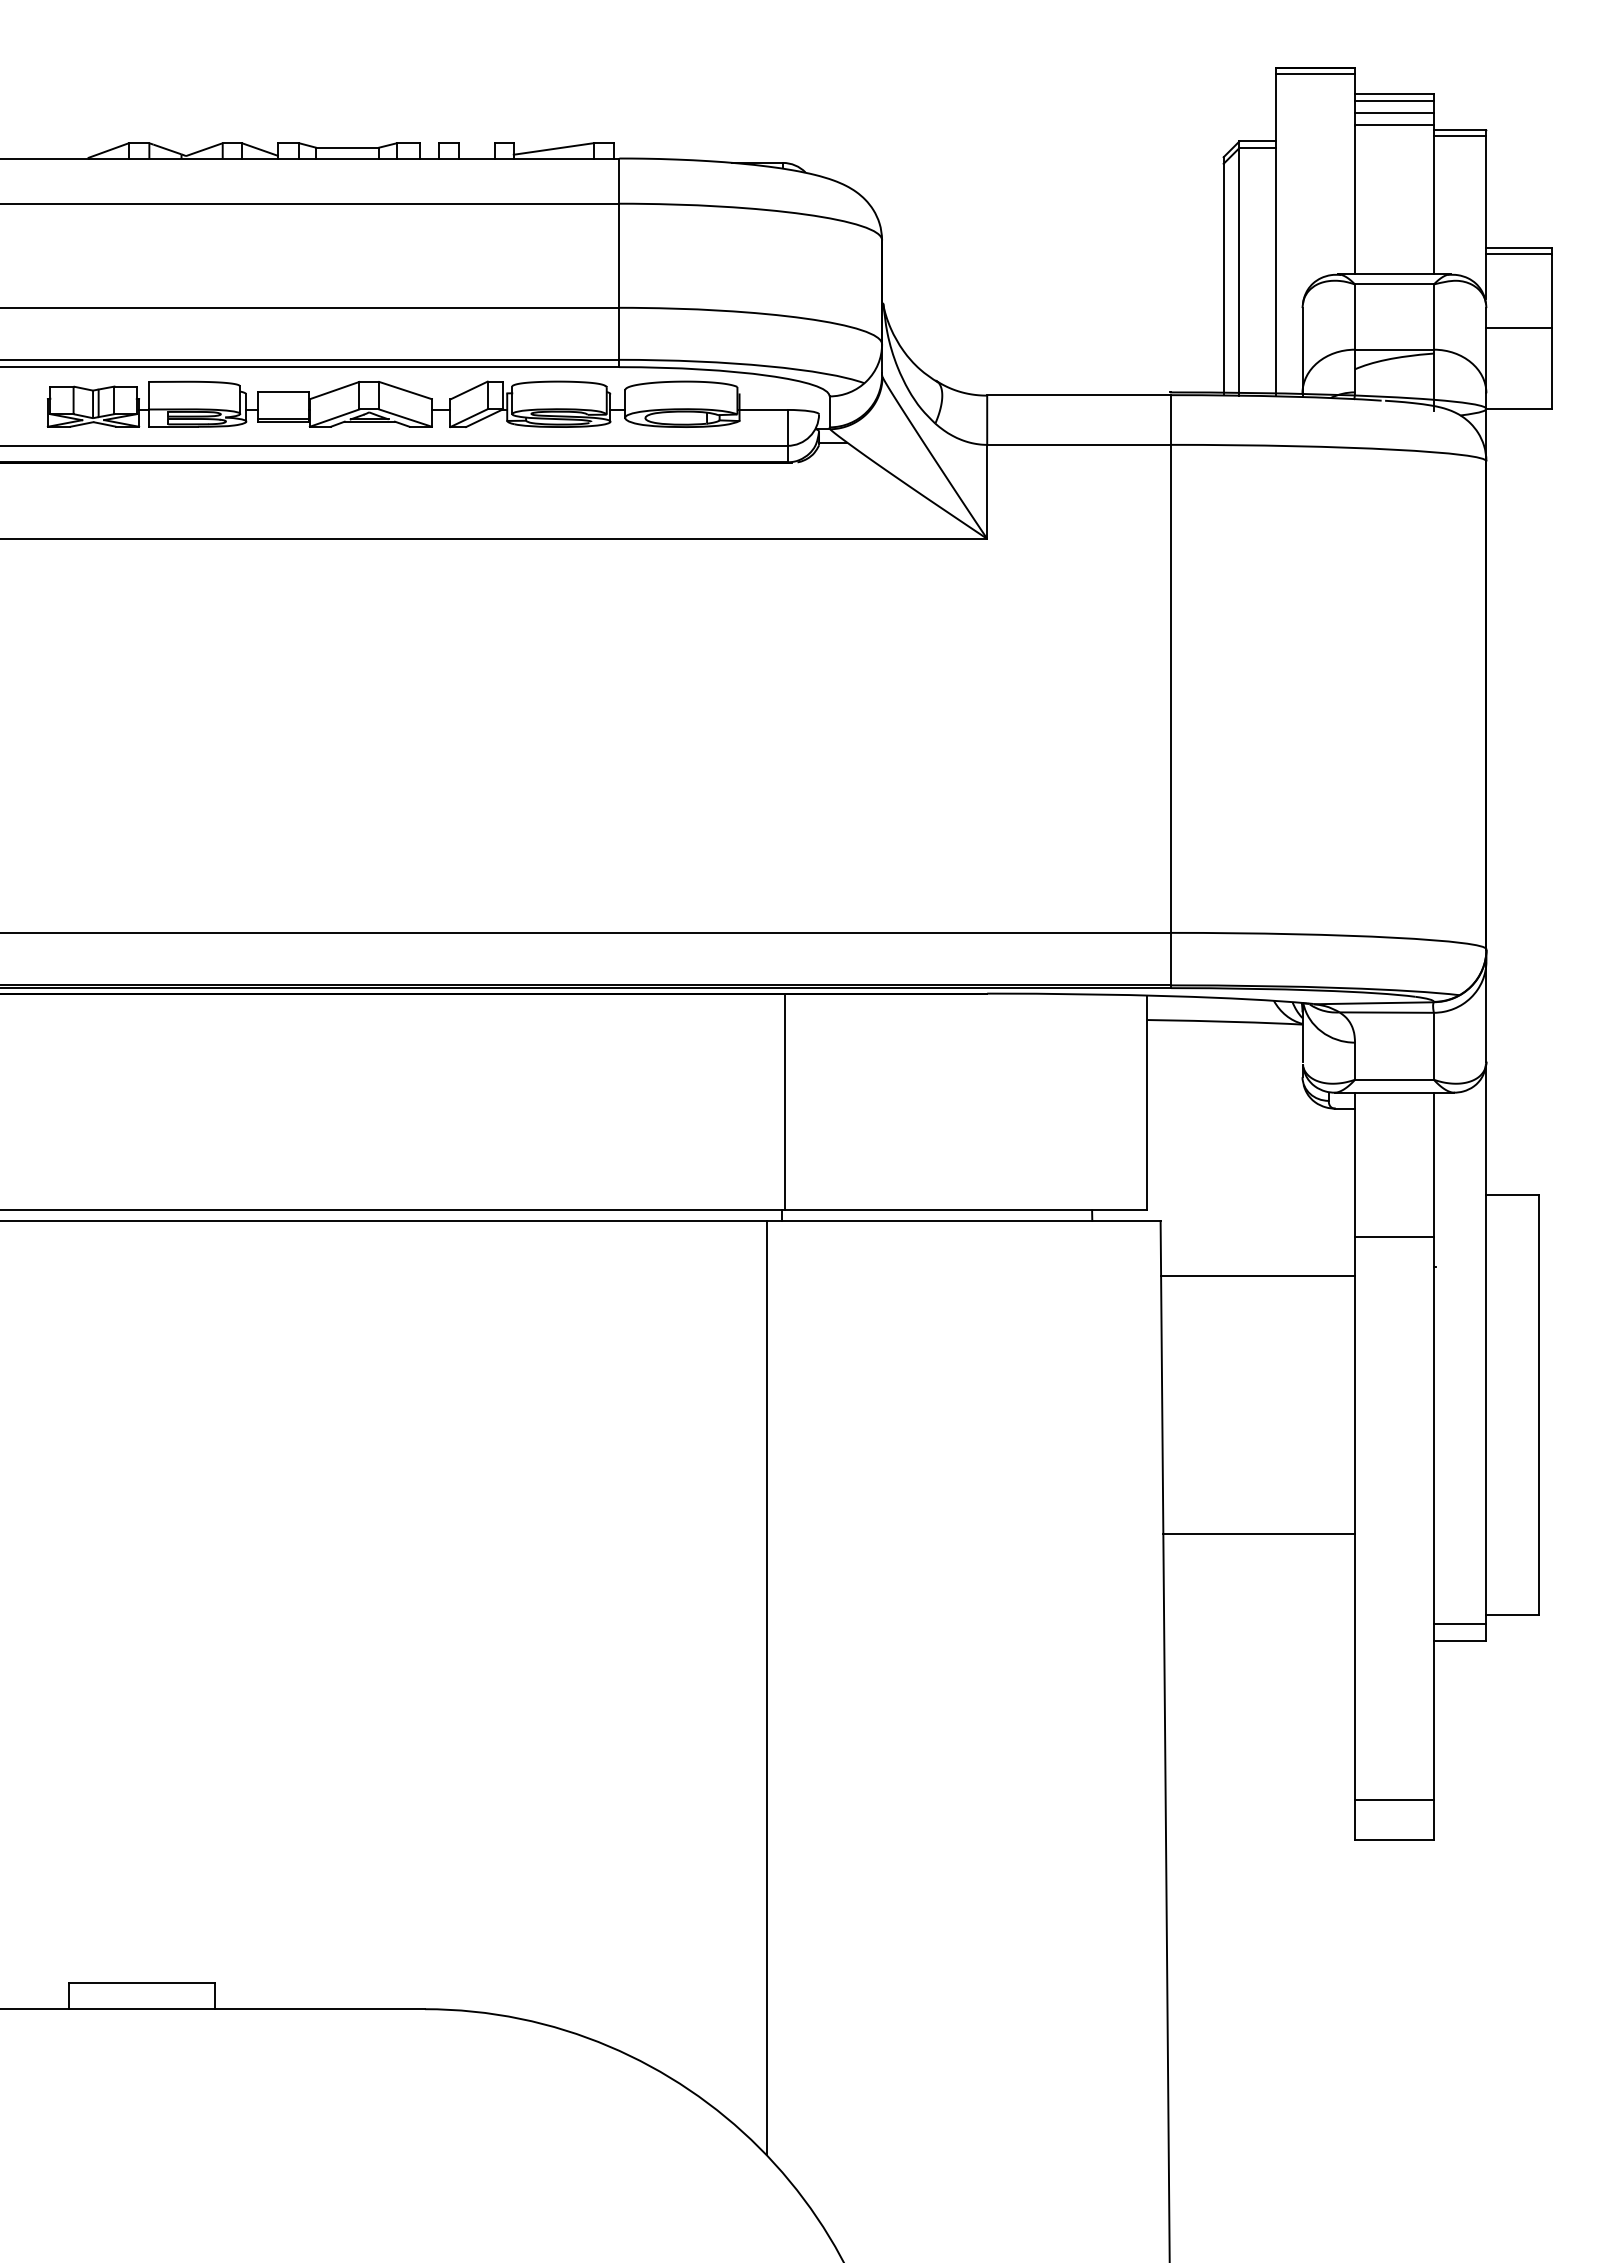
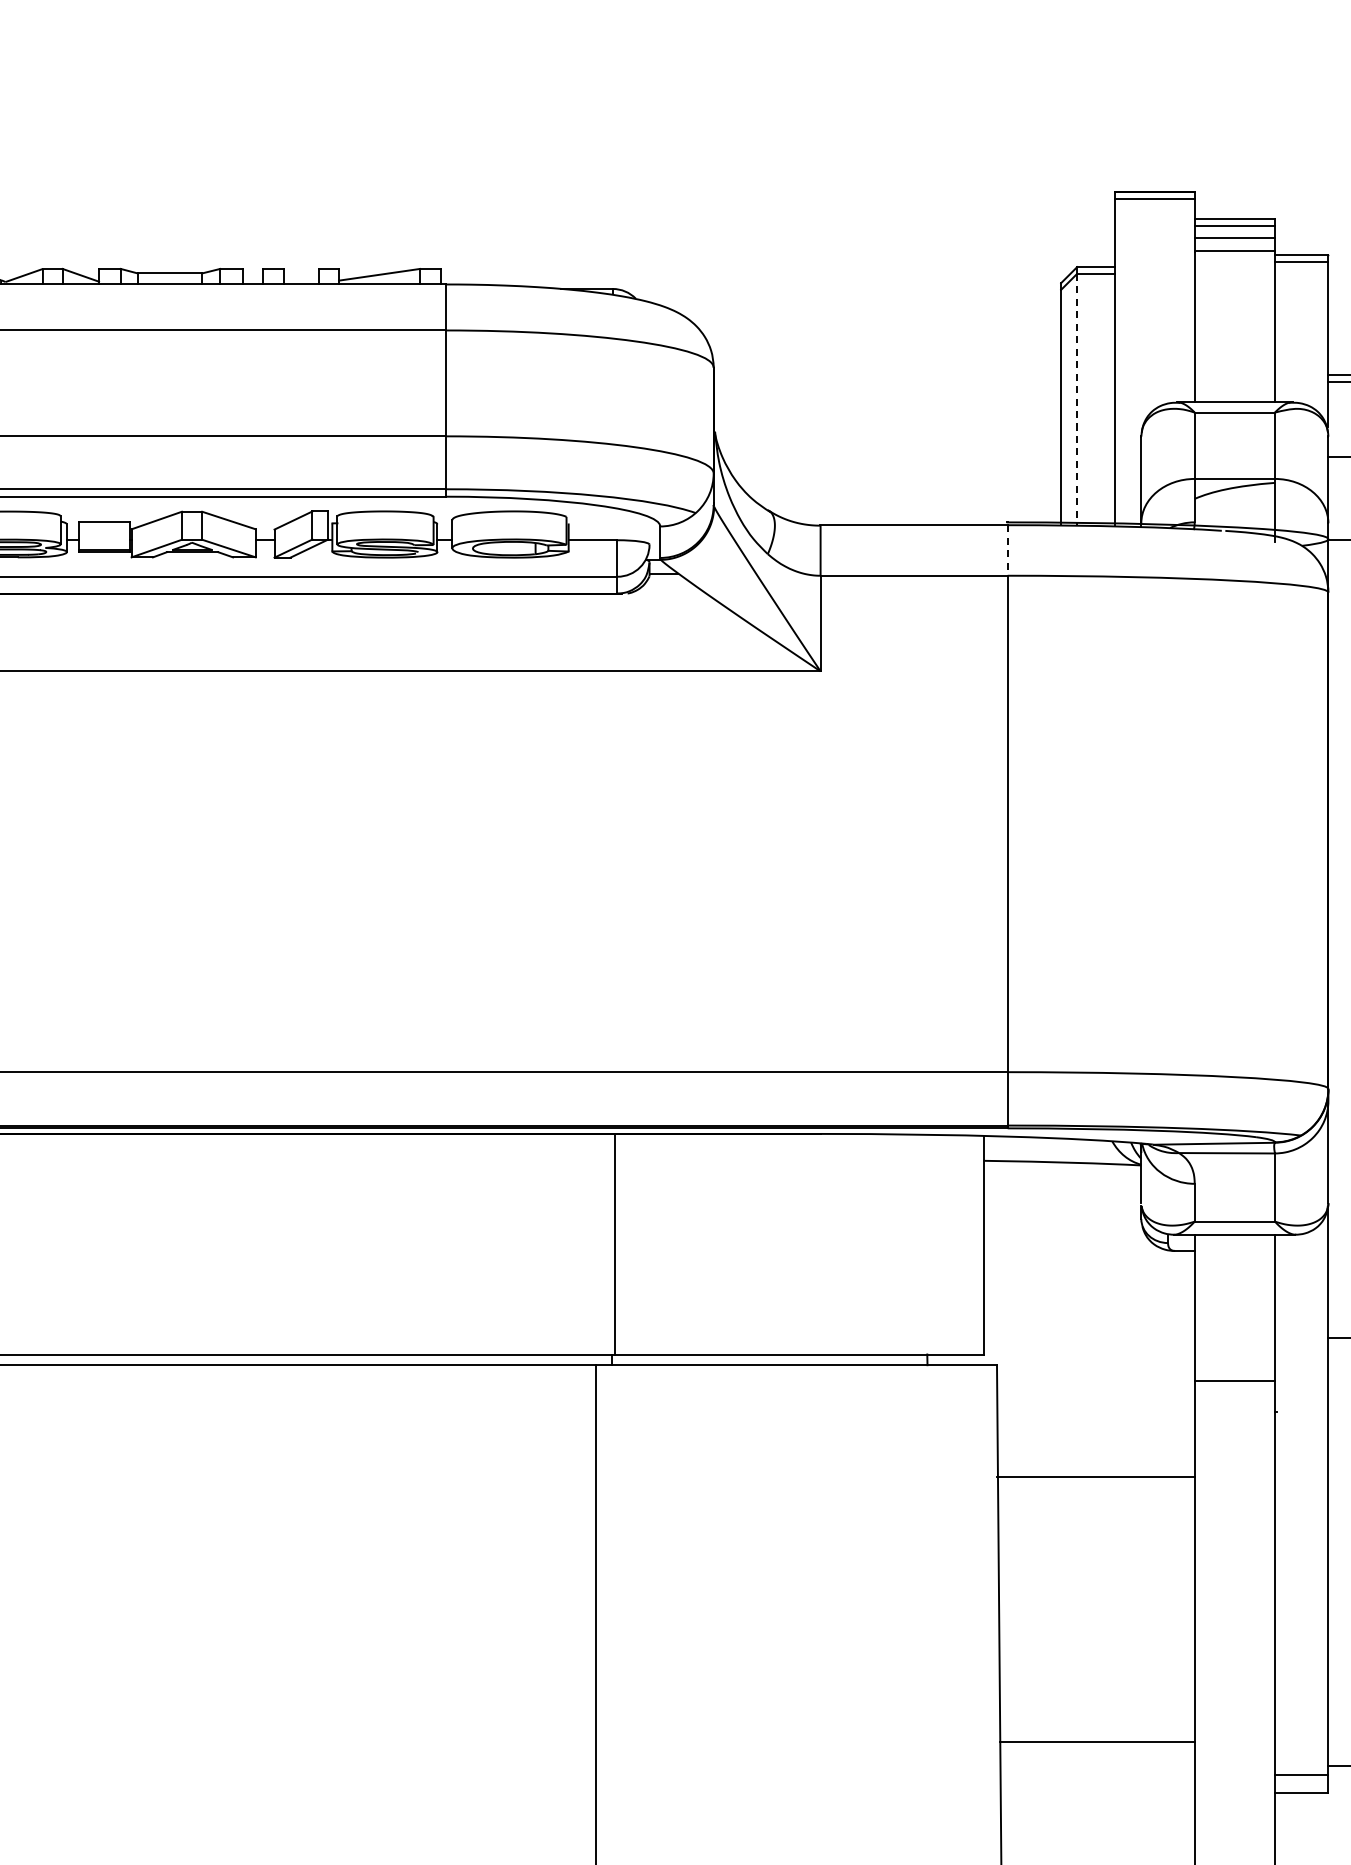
line: (1239, 271) -> (1077, 399), solid -> dashed
line: (1171, 419) -> (1008, 549), solid -> dashed
line: (1258, 1276) -> (1096, 1477), moved
line: (1259, 1533) -> (1097, 1742), moved

